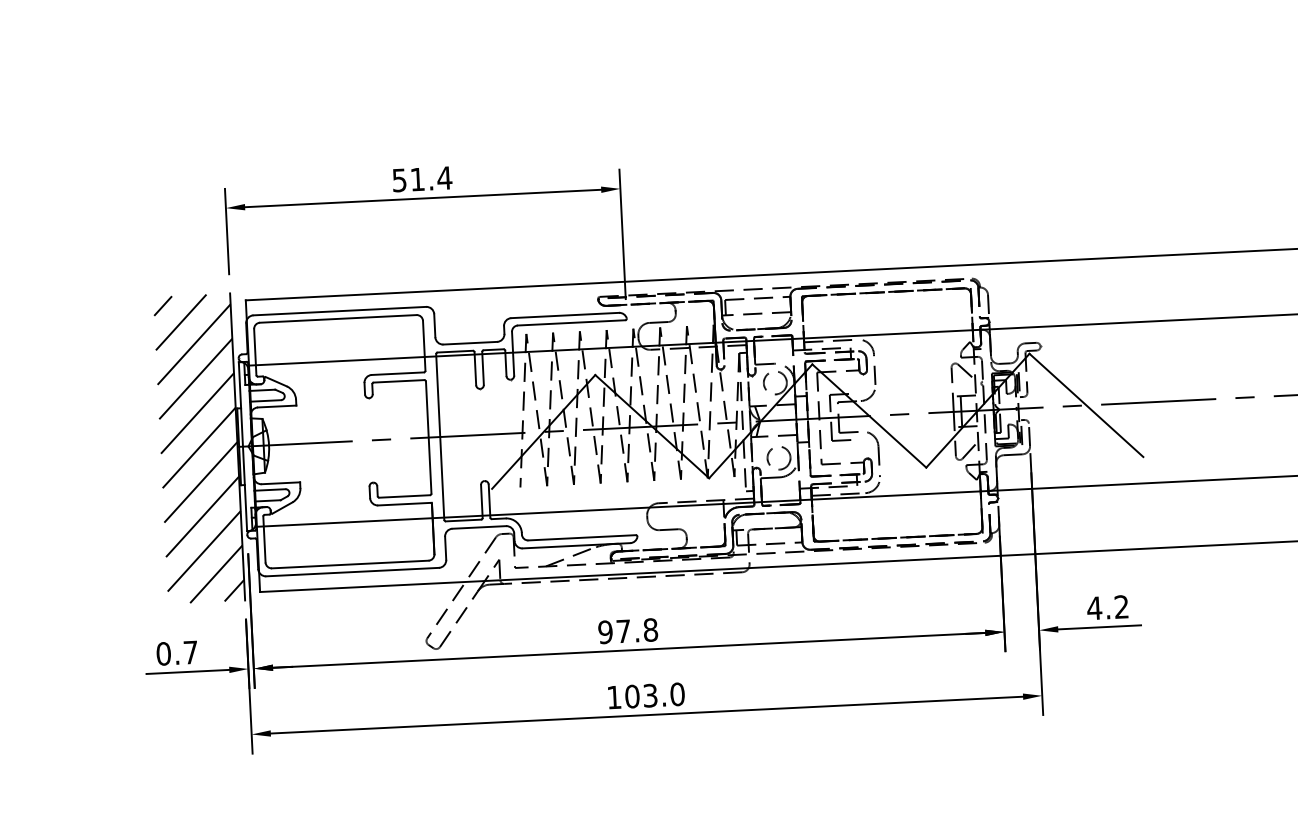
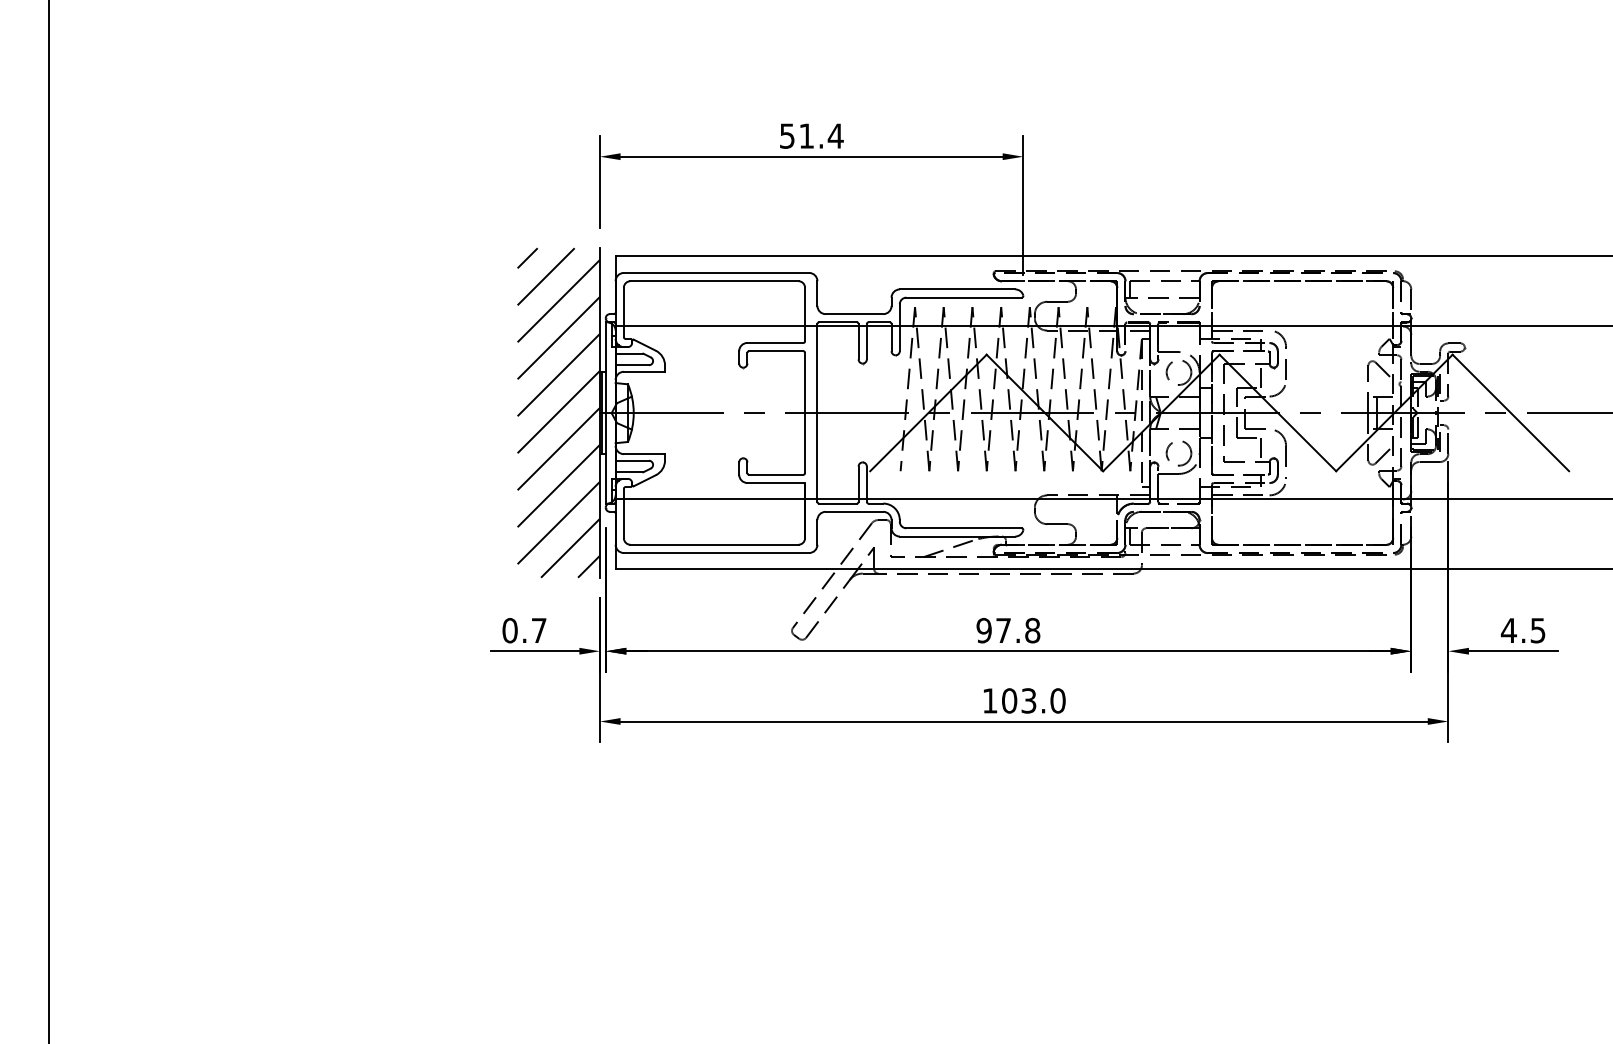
line: (852, 381) -> (1261, 375), added
line: (855, 450) -> (1261, 449), added
text: (1121, 606) -> (1537, 630), 4.2 -> 4.5

